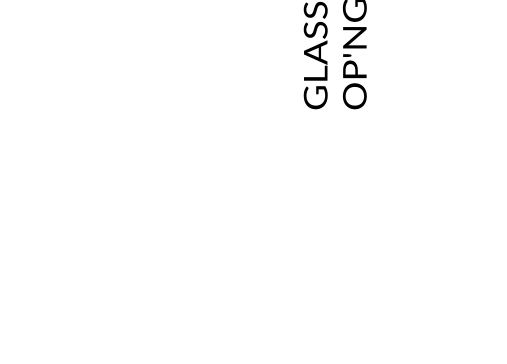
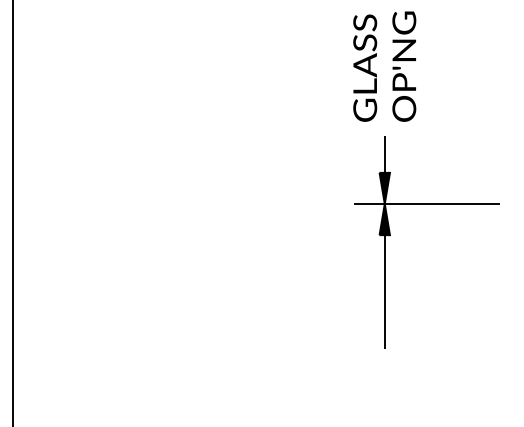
part: (341, 223) -> (390, 236), added

